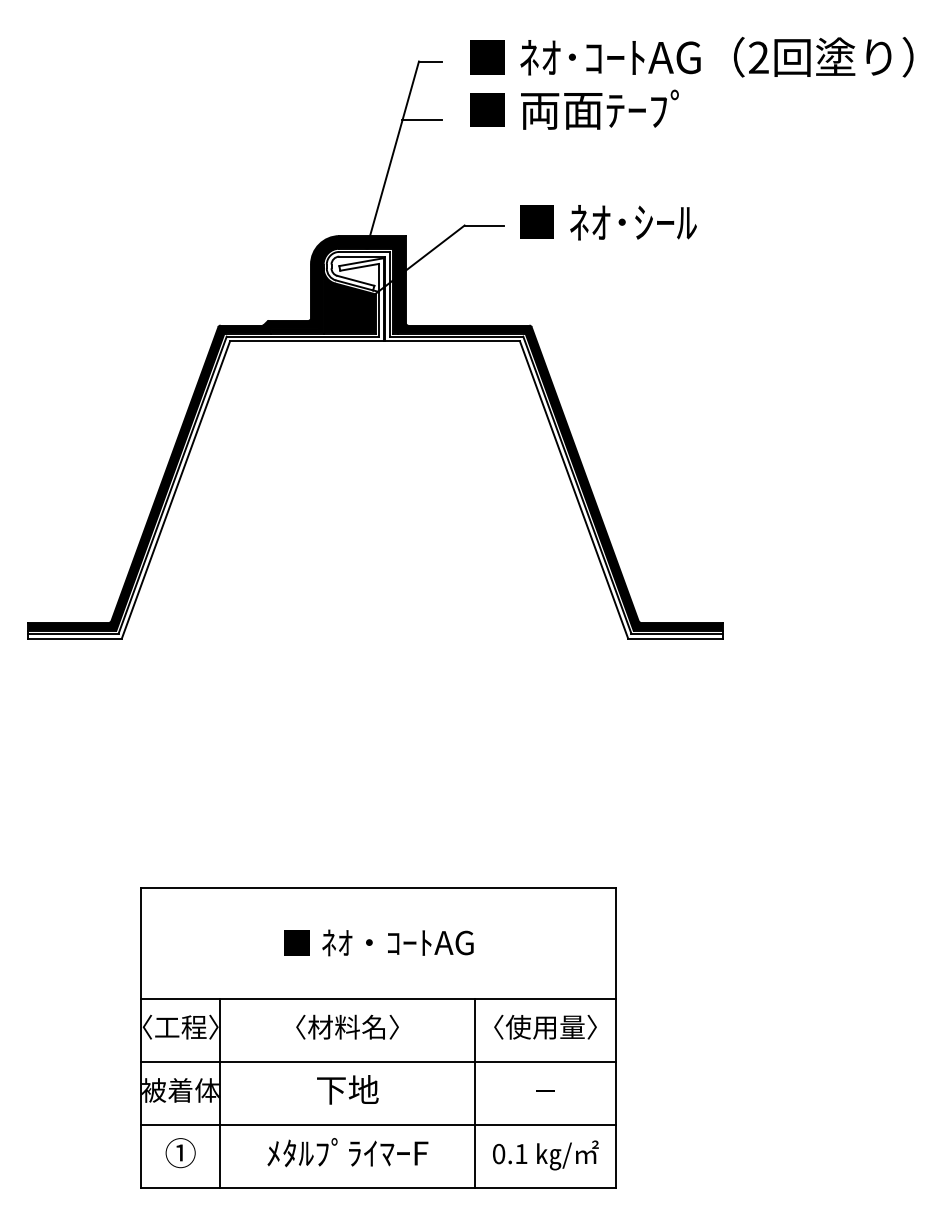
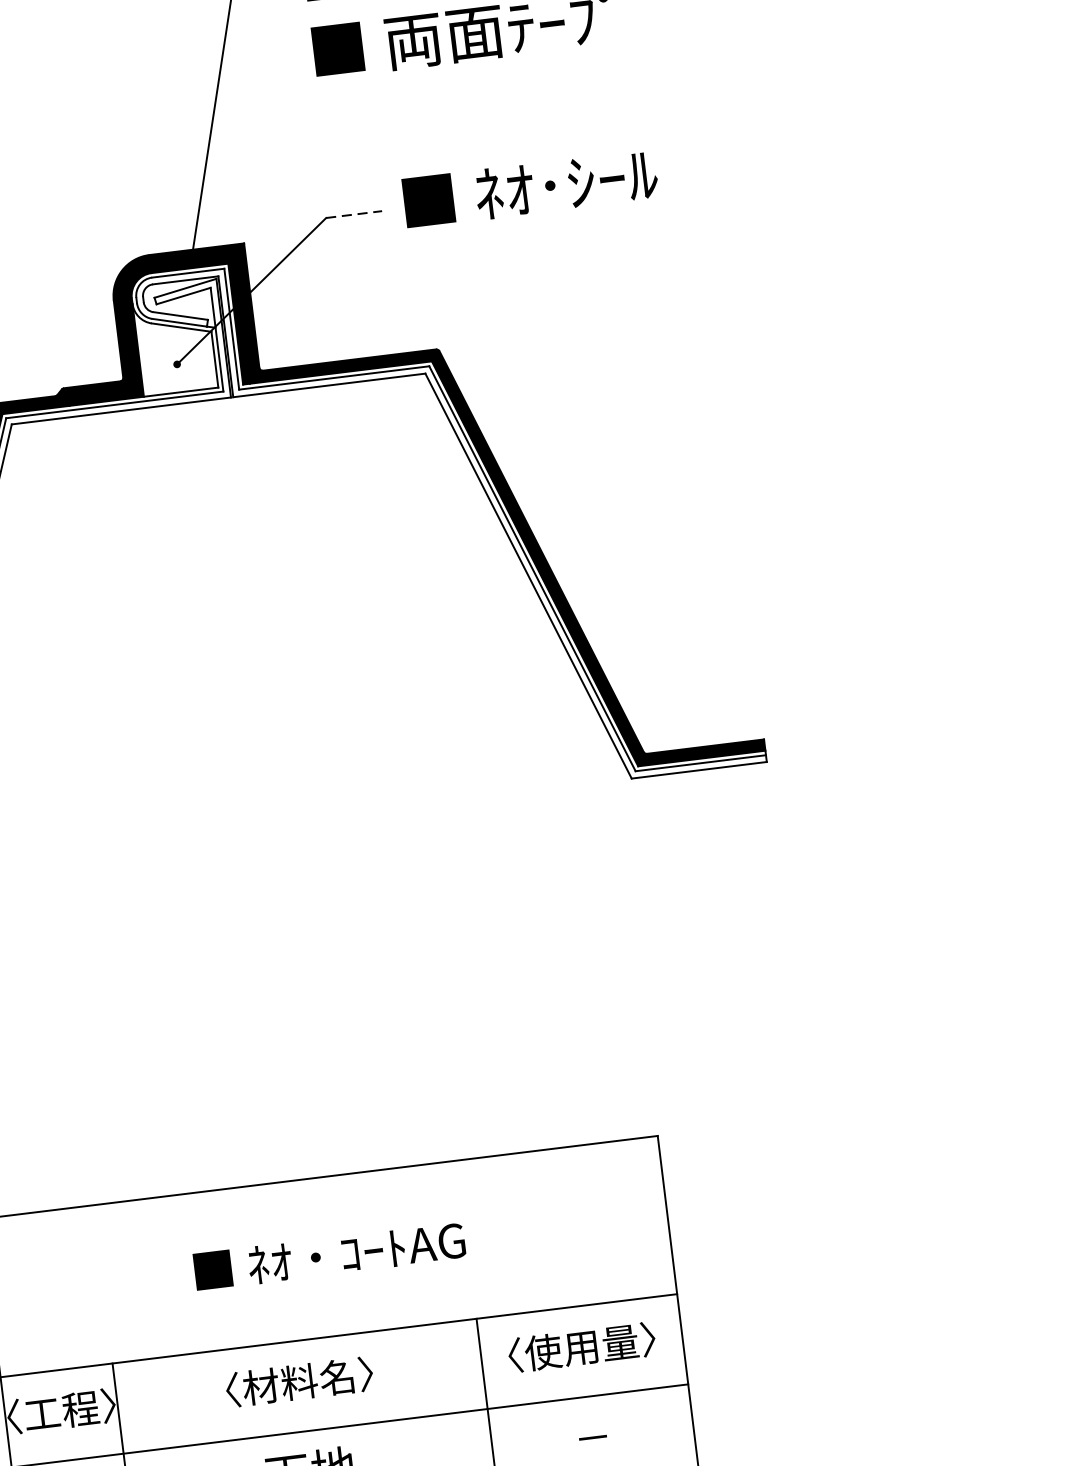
line: (421, 120) -> (246, 75), removed
line: (484, 225) -> (354, 214), solid -> dashed
fill: (349, 300) -> (175, 345), removed

